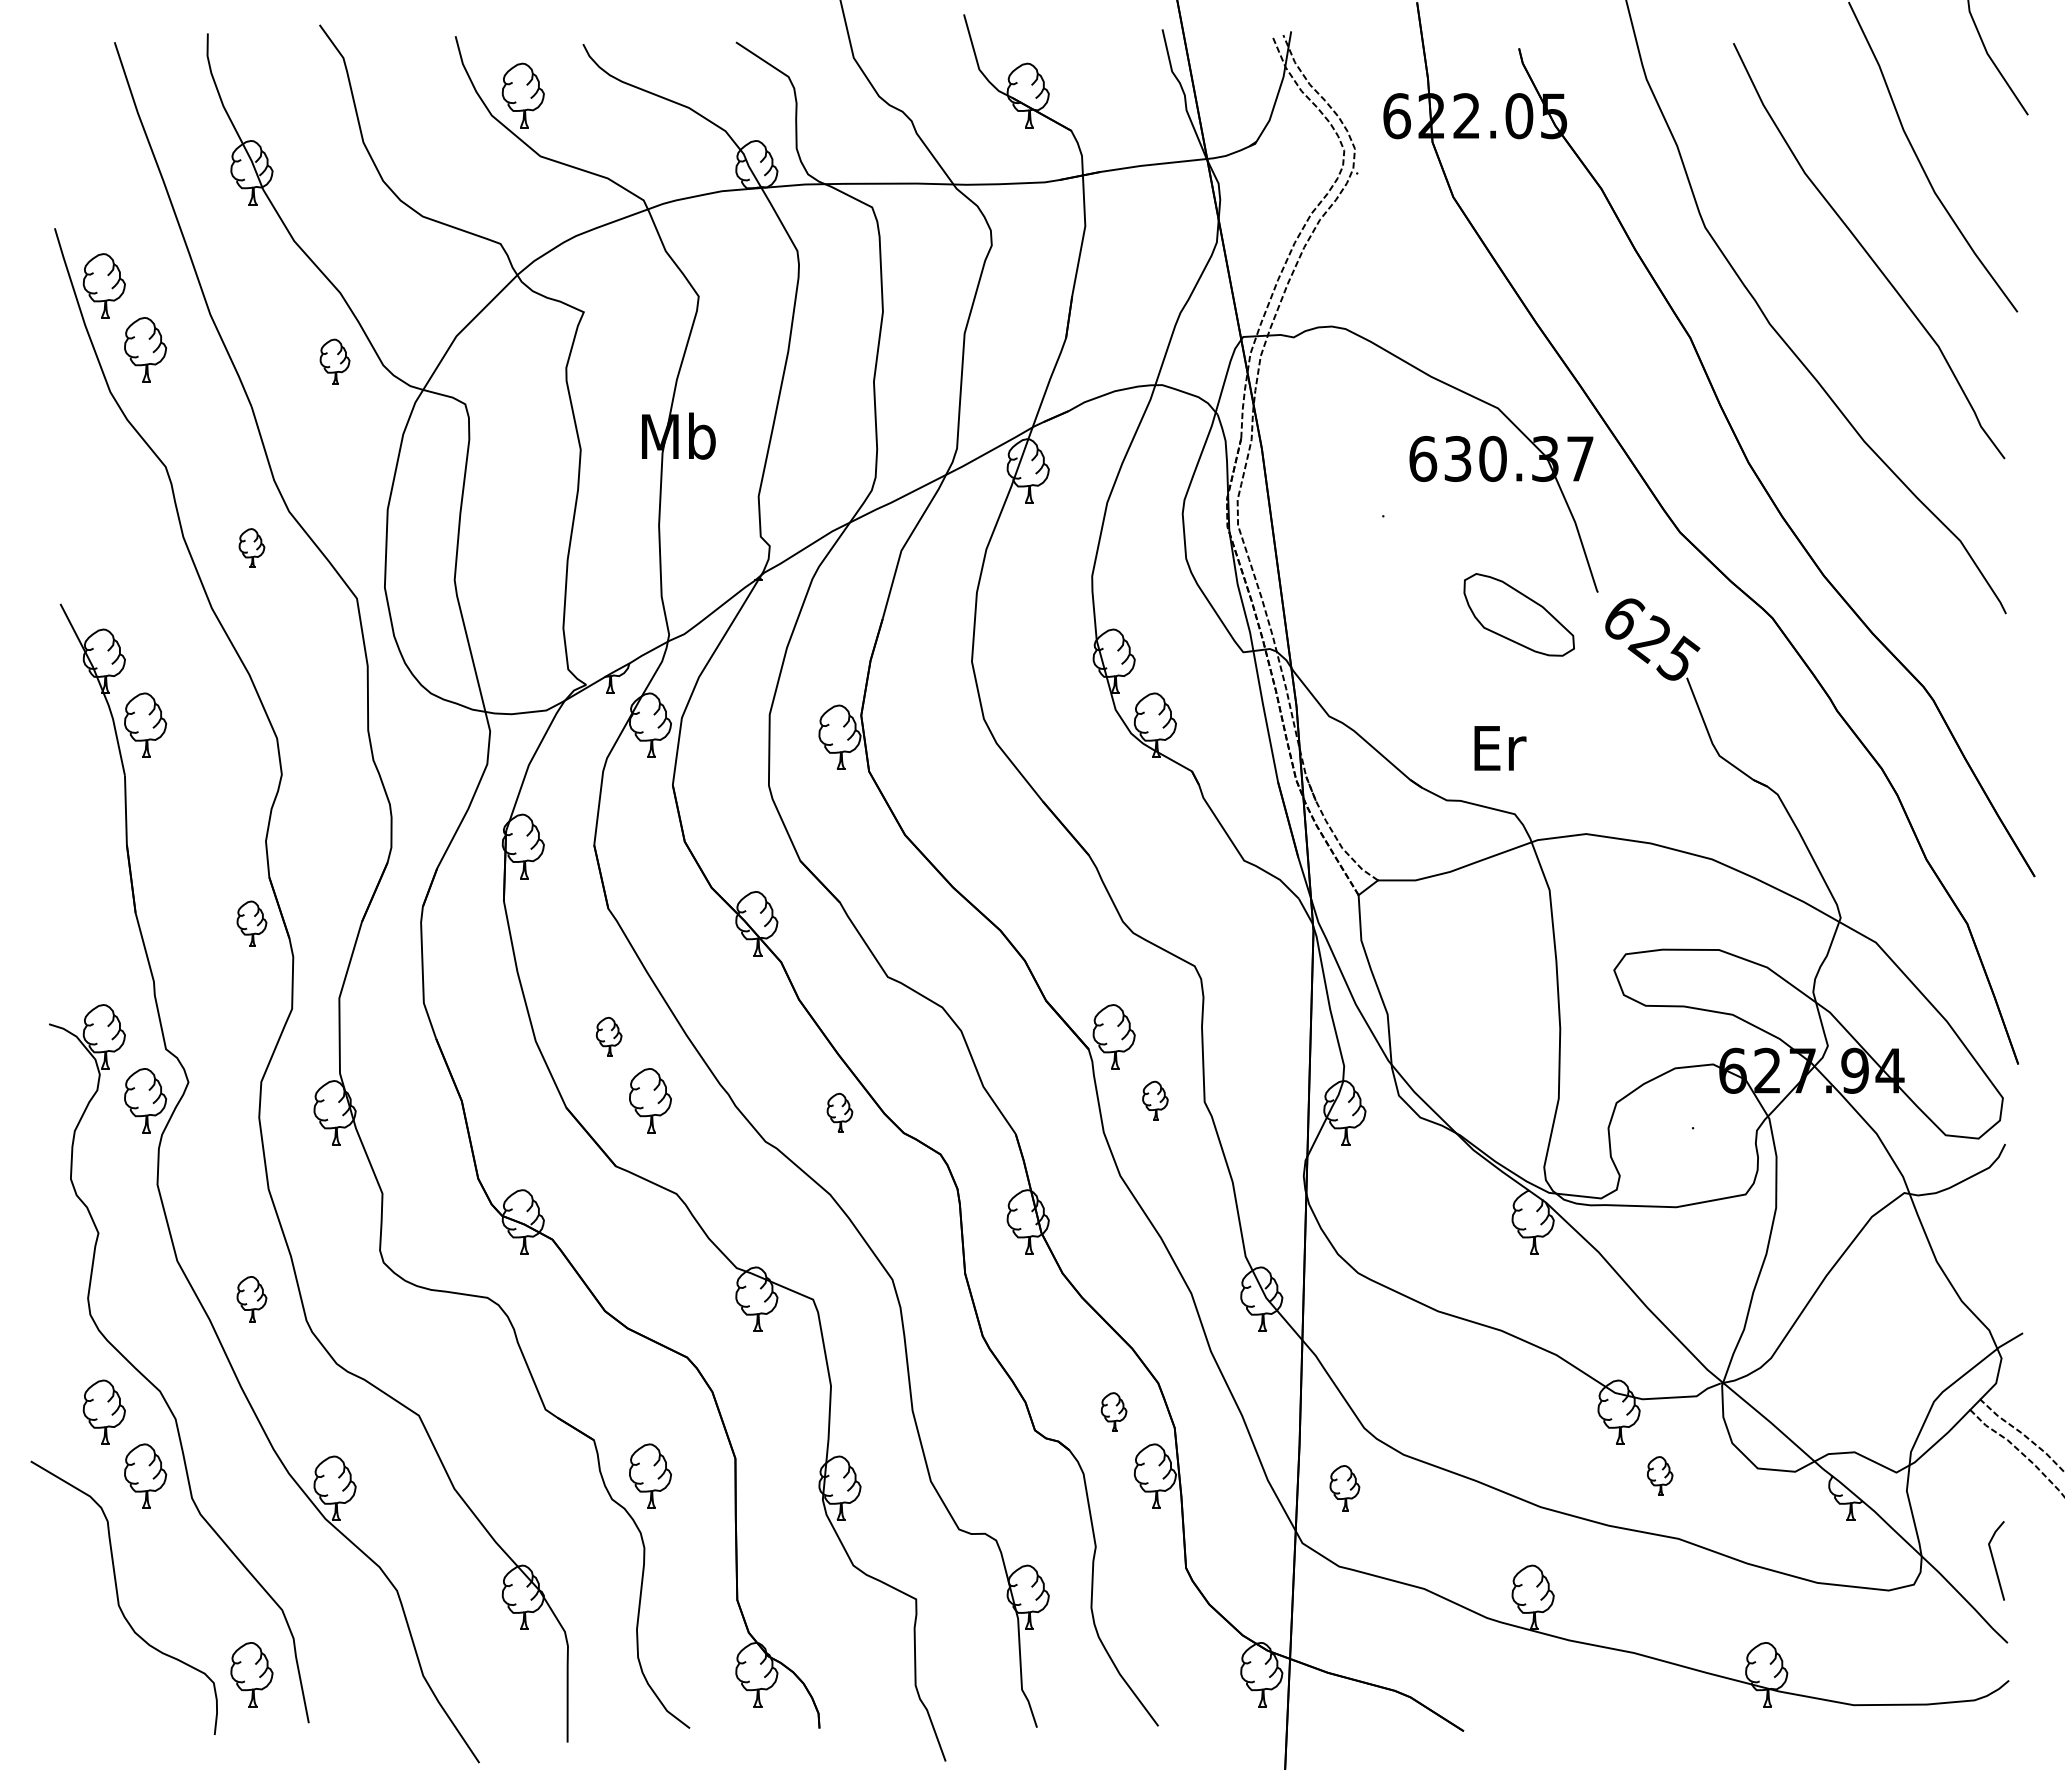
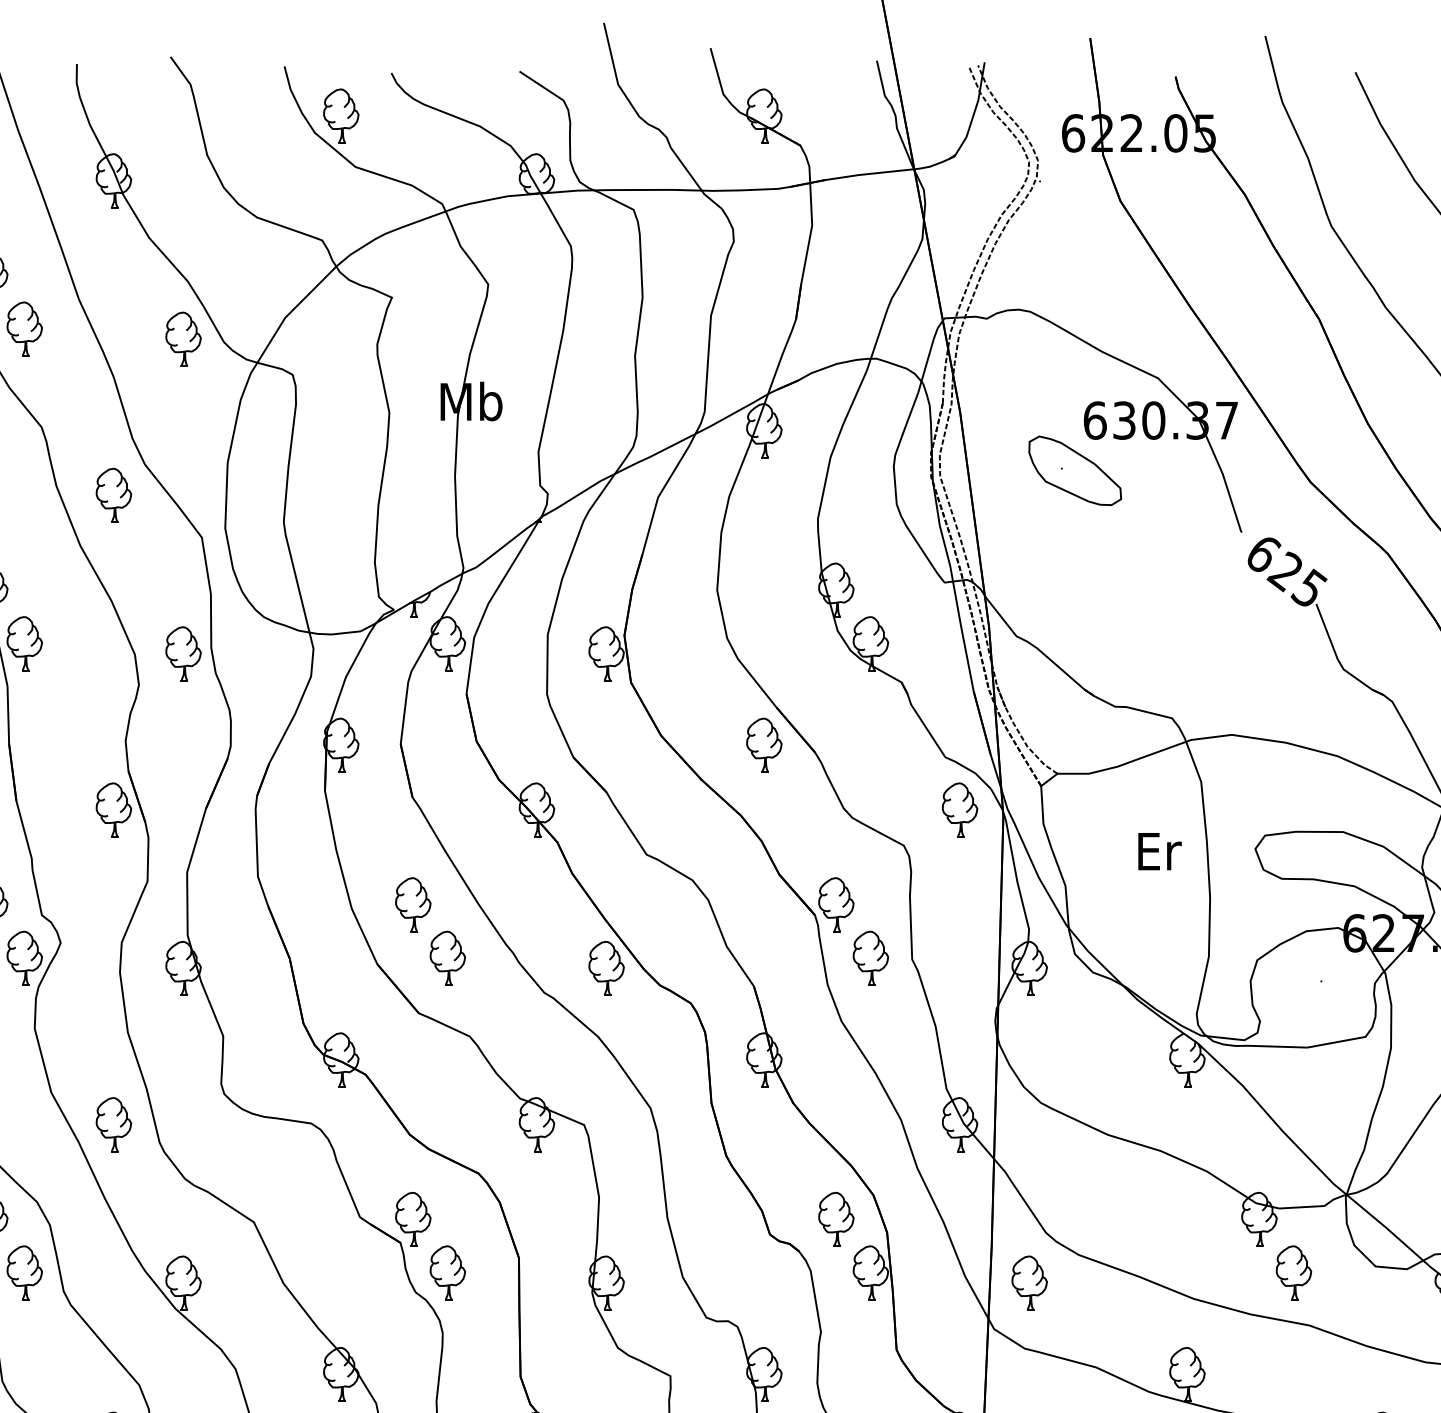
part: (334, 361) -> (183, 338), size x1.43
part: (251, 547) -> (113, 494), size x1.67
part: (1518, 614) -> (1074, 470), moved
part: (334, 736) -> (183, 653), added
text: (1500, 748) -> (1160, 851), moved
part: (1027, 846) -> (763, 745), added
part: (251, 923) -> (113, 809), size x1.43
part: (1261, 923) -> (959, 809), added
part: (608, 1036) -> (412, 904), size x1.67
part: (1155, 1100) -> (870, 958), size x1.67
part: (839, 1112) -> (606, 968), size x1.67
part: (251, 1298) -> (113, 1124), size x1.43
part: (608, 1411) -> (412, 1218), added
part: (1113, 1411) -> (835, 1218), size x1.67
part: (1659, 1475) -> (1293, 1272), size x1.67
part: (1344, 1487) -> (1029, 1282), size x1.43

